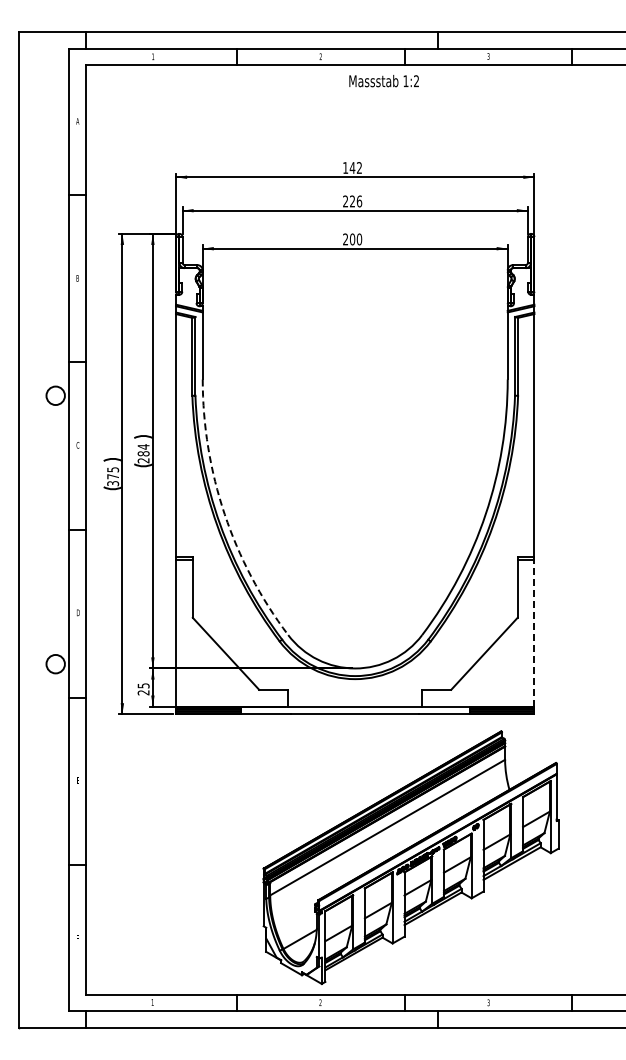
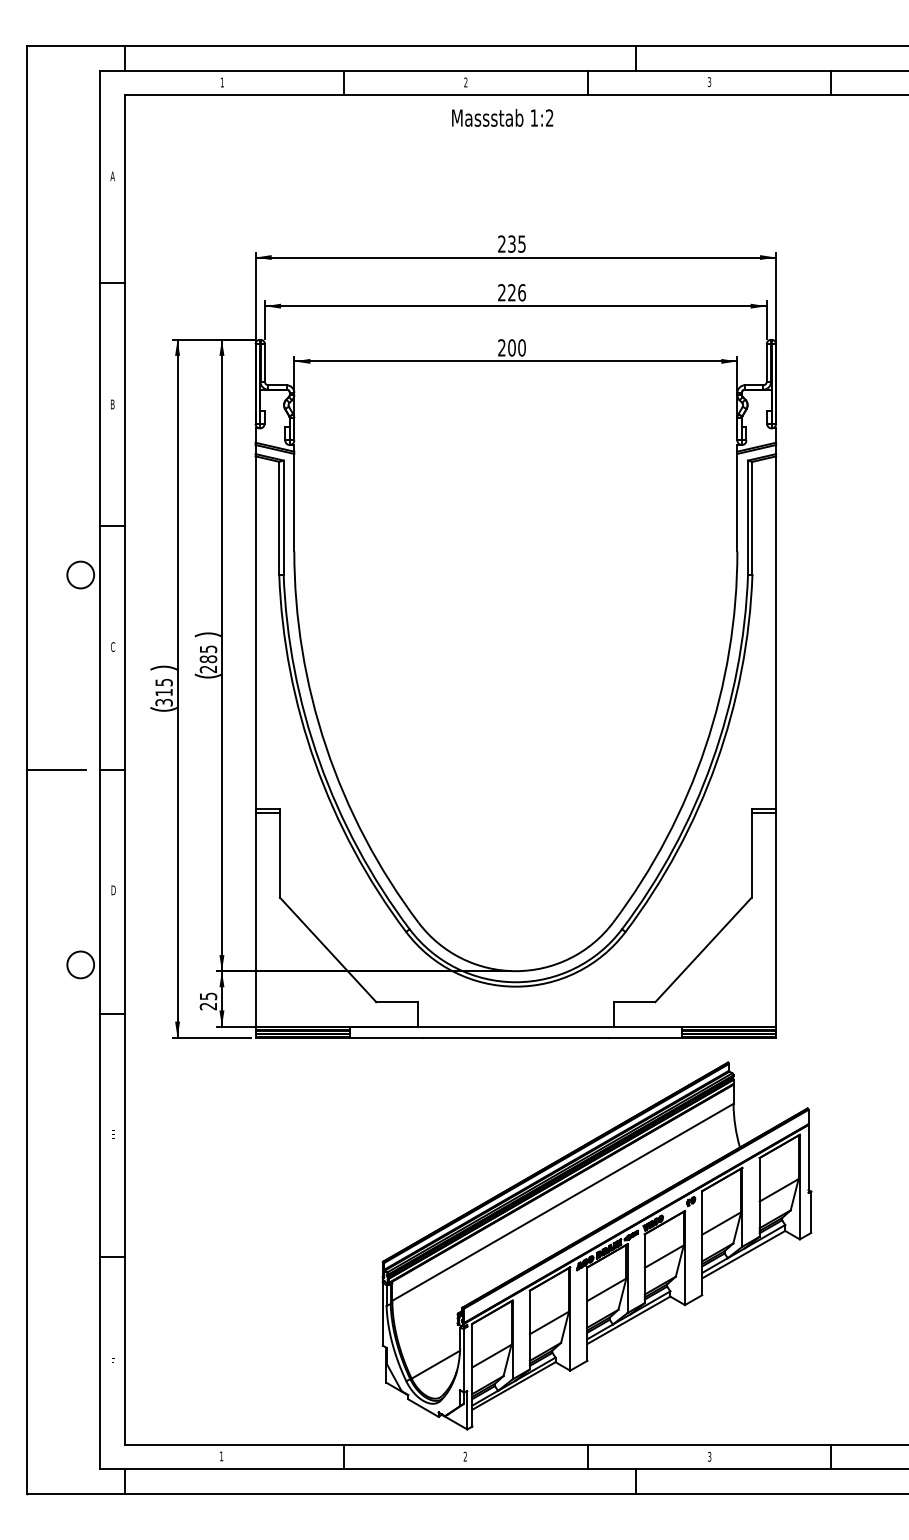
text: (383, 81) -> (501, 118), moved
text: (352, 167) -> (511, 243), 142 -> 235
text: (143, 446) -> (208, 648), 284 -> 285
text: (112, 476) -> (163, 692), 375 -> 315
arc: (224, 514) -> (325, 747), dashed -> solid
line: (38, 530) -> (55, 770), added
line: (534, 632) -> (776, 918), dashed -> solid

